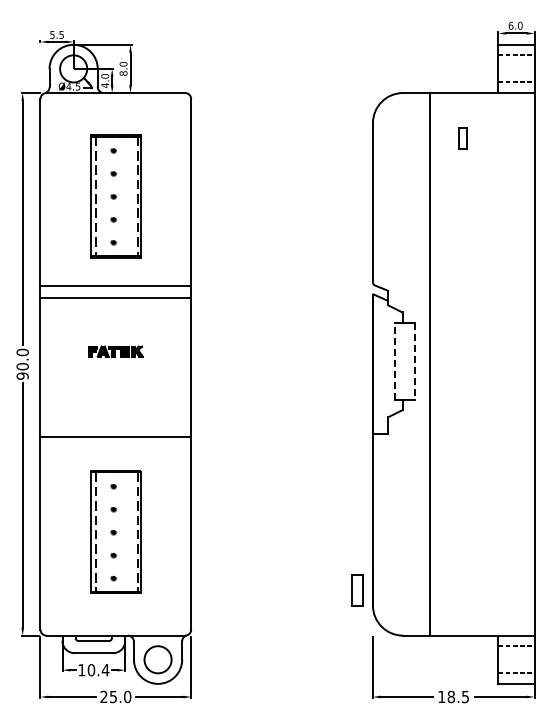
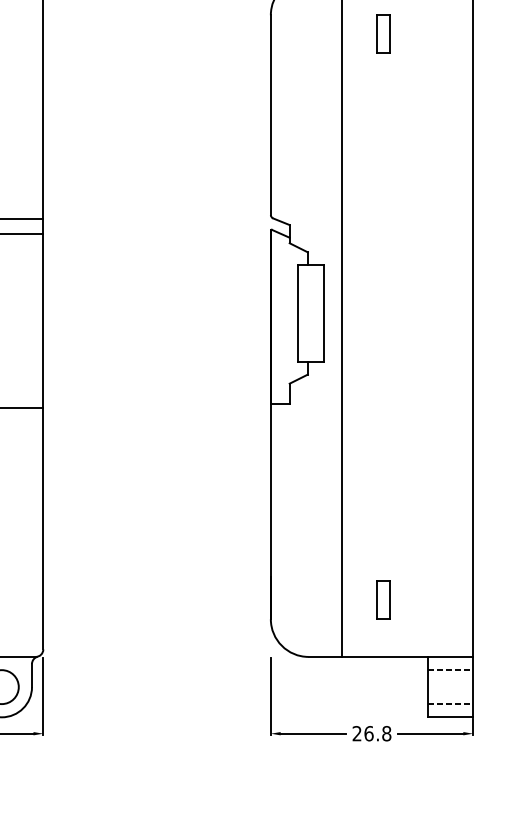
part: (462, 137) -> (382, 33), size x1.43
line: (394, 361) -> (297, 313), dashed -> solid
line: (415, 361) -> (324, 313), dashed -> solid
part: (357, 590) -> (382, 600), moved
text: (453, 696) -> (371, 733), 18.5 -> 26.8

